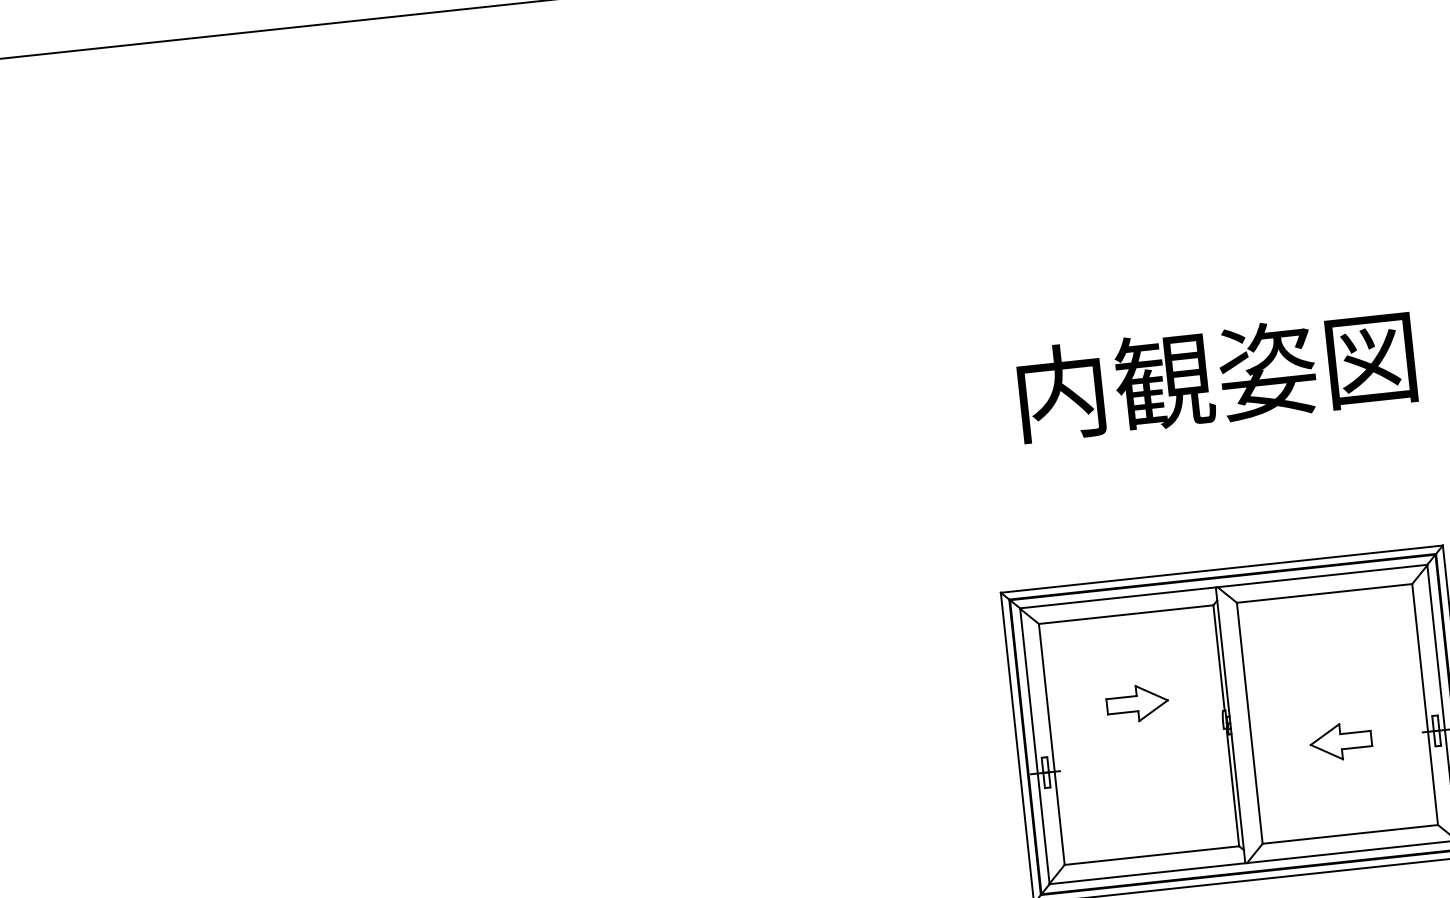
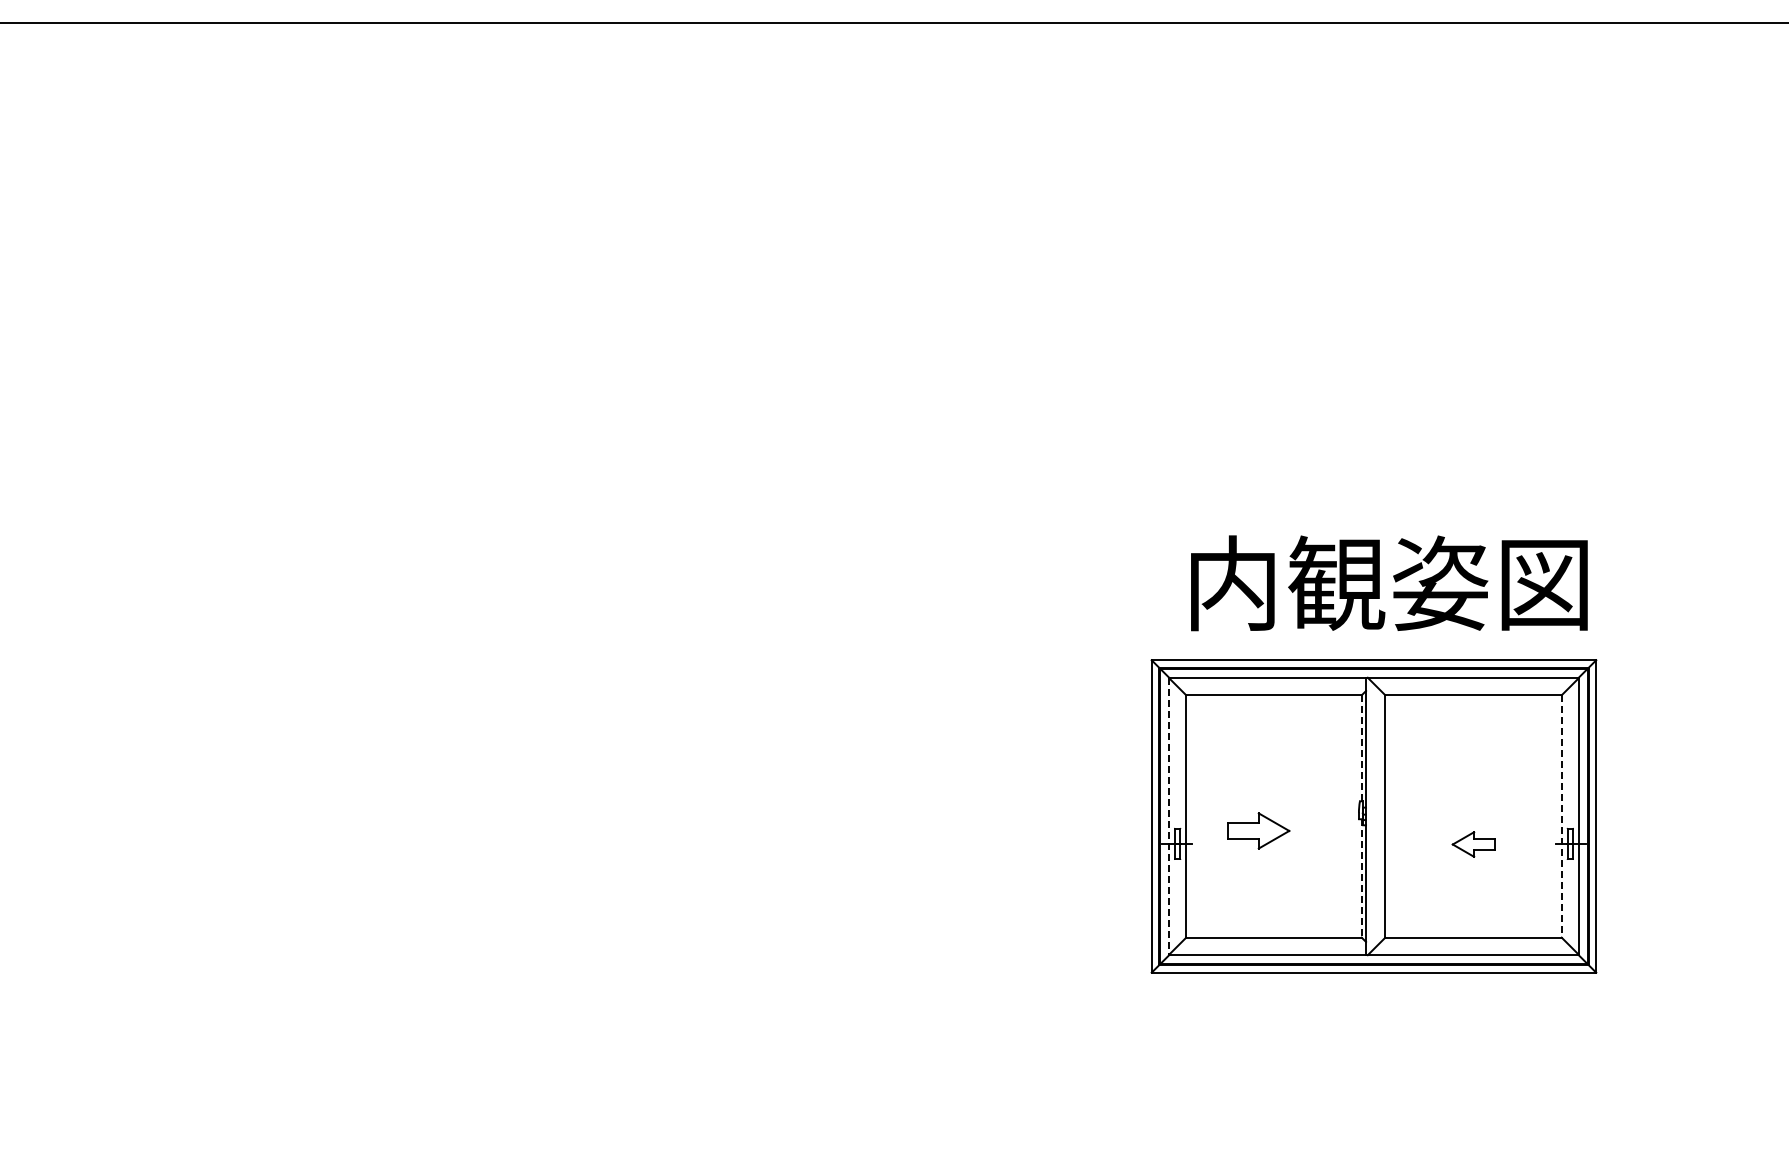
text: (1216, 375) -> (1389, 583), moved
line: (1218, 658) -> (1361, 748), solid -> dashed
part: (1137, 703) -> (1258, 830), moved
line: (1424, 704) -> (1561, 816), solid -> dashed
part: (1340, 741) -> (1473, 844), size x0.7
line: (1035, 746) -> (1169, 816), solid -> dashed
line: (1232, 788) -> (1361, 879), solid -> dashed

